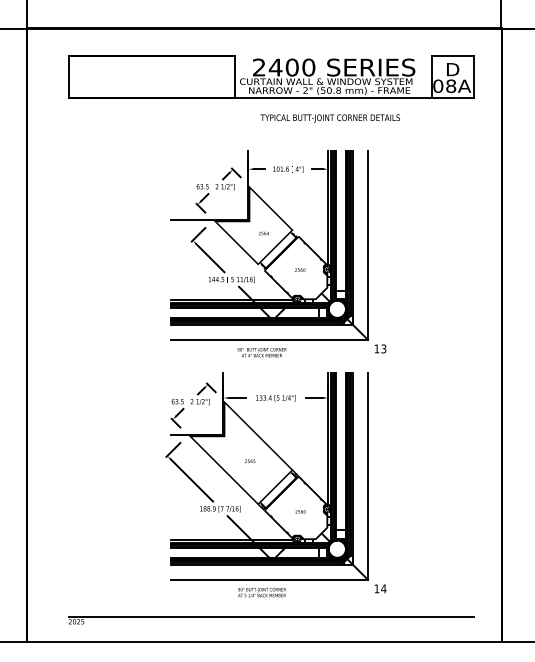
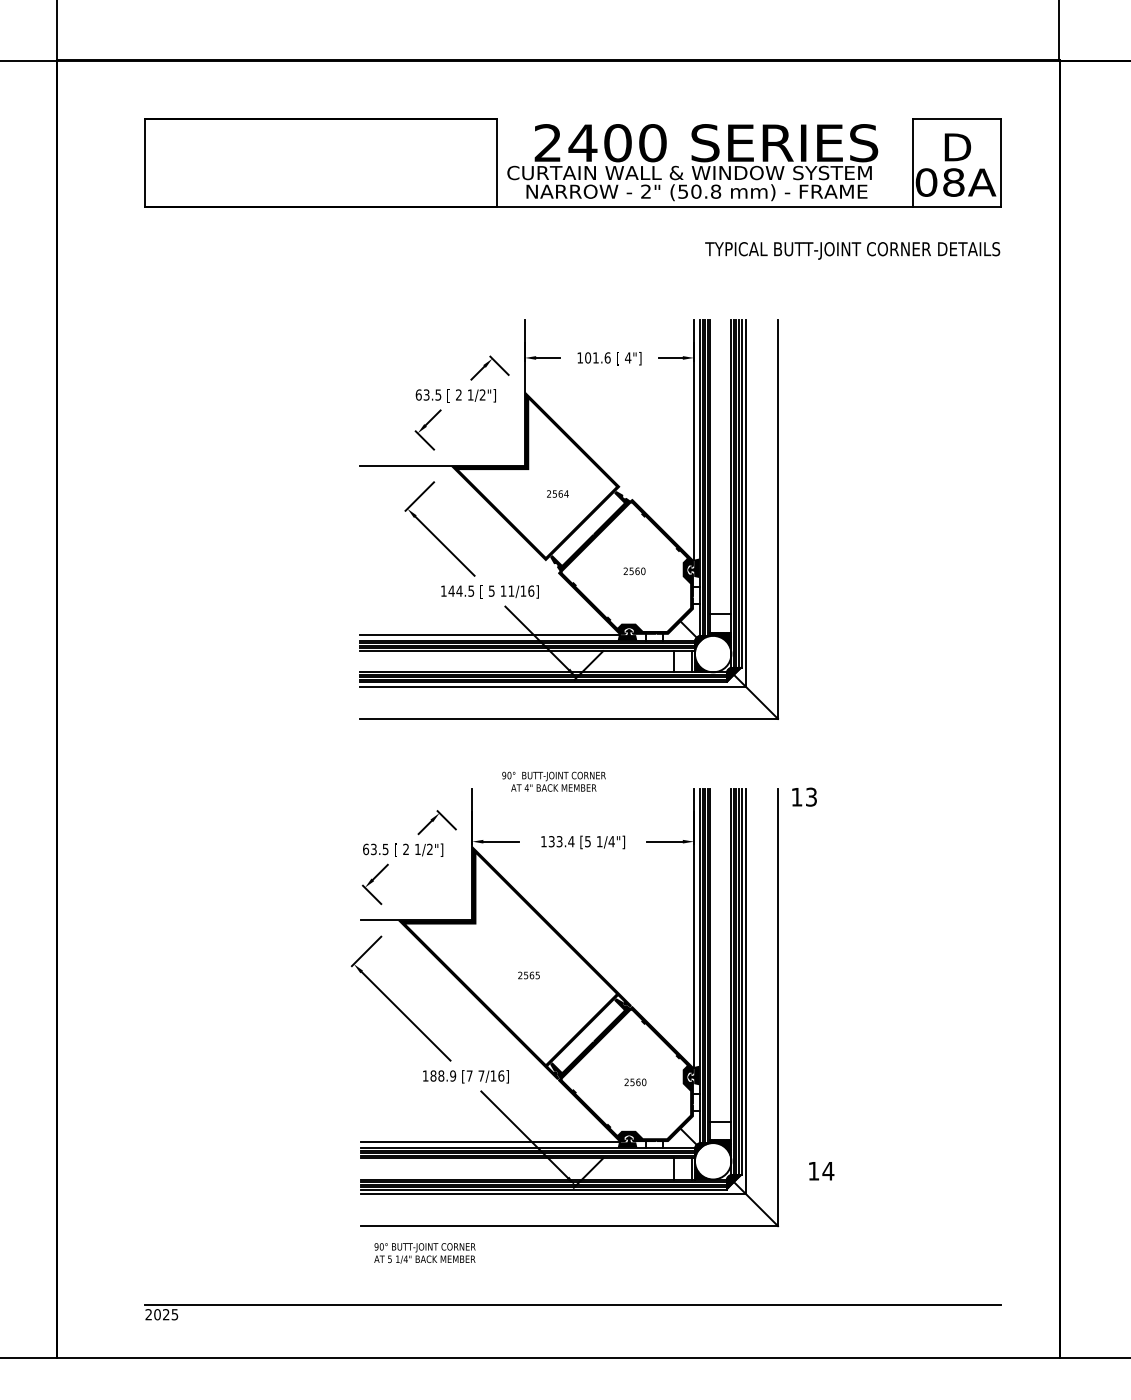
text: (329, 118) -> (850, 250), moved
text: (380, 348) -> (804, 796), moved
text: (261, 352) -> (552, 781), moved
text: (380, 588) -> (821, 1170), moved
text: (261, 592) -> (423, 1252), moved

